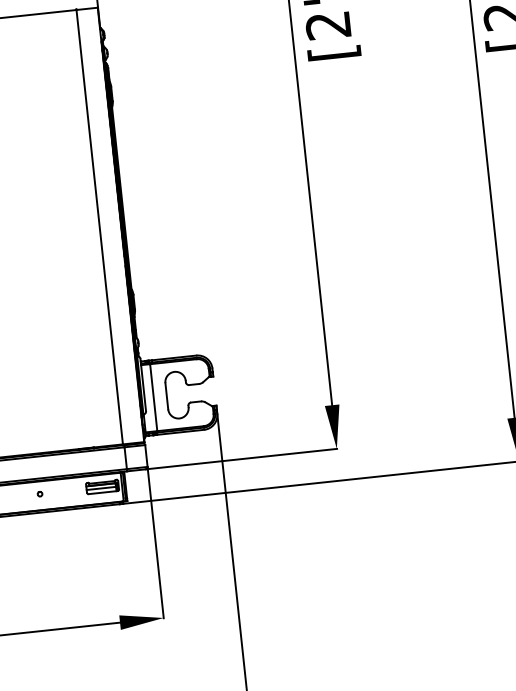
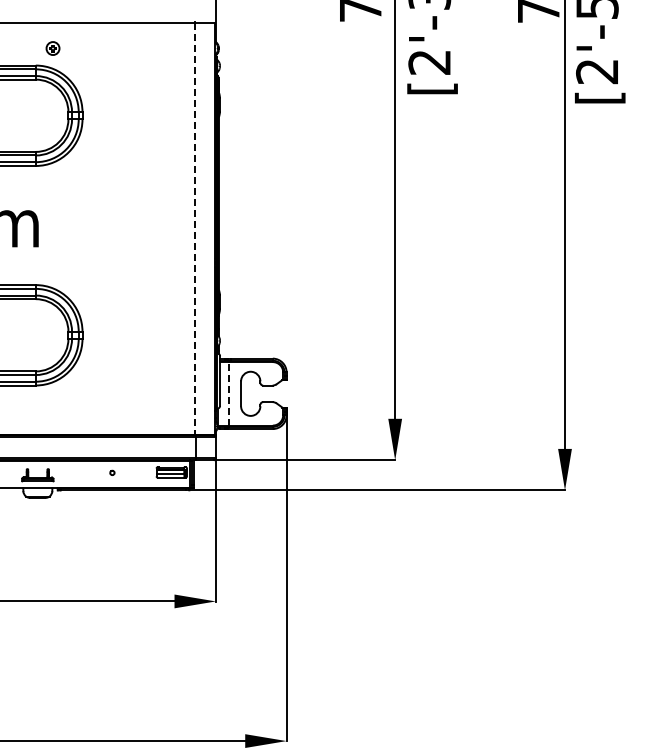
line: (100, 227) -> (195, 228), solid -> dashed
line: (153, 397) -> (228, 393), solid -> dashed

